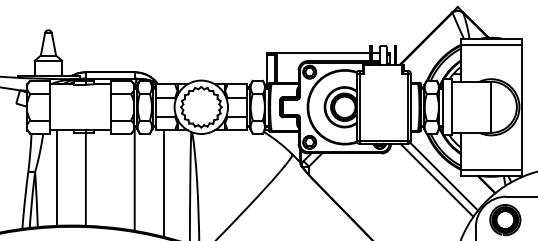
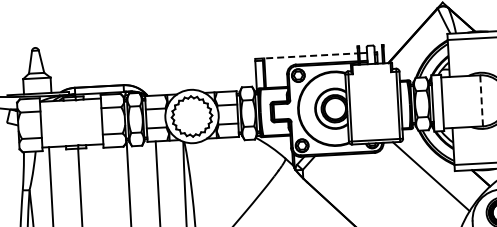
line: (319, 53) -> (307, 56), solid -> dashed
line: (491, 107) -> (481, 101), solid -> dashed
line: (444, 176) -> (438, 172), removed

